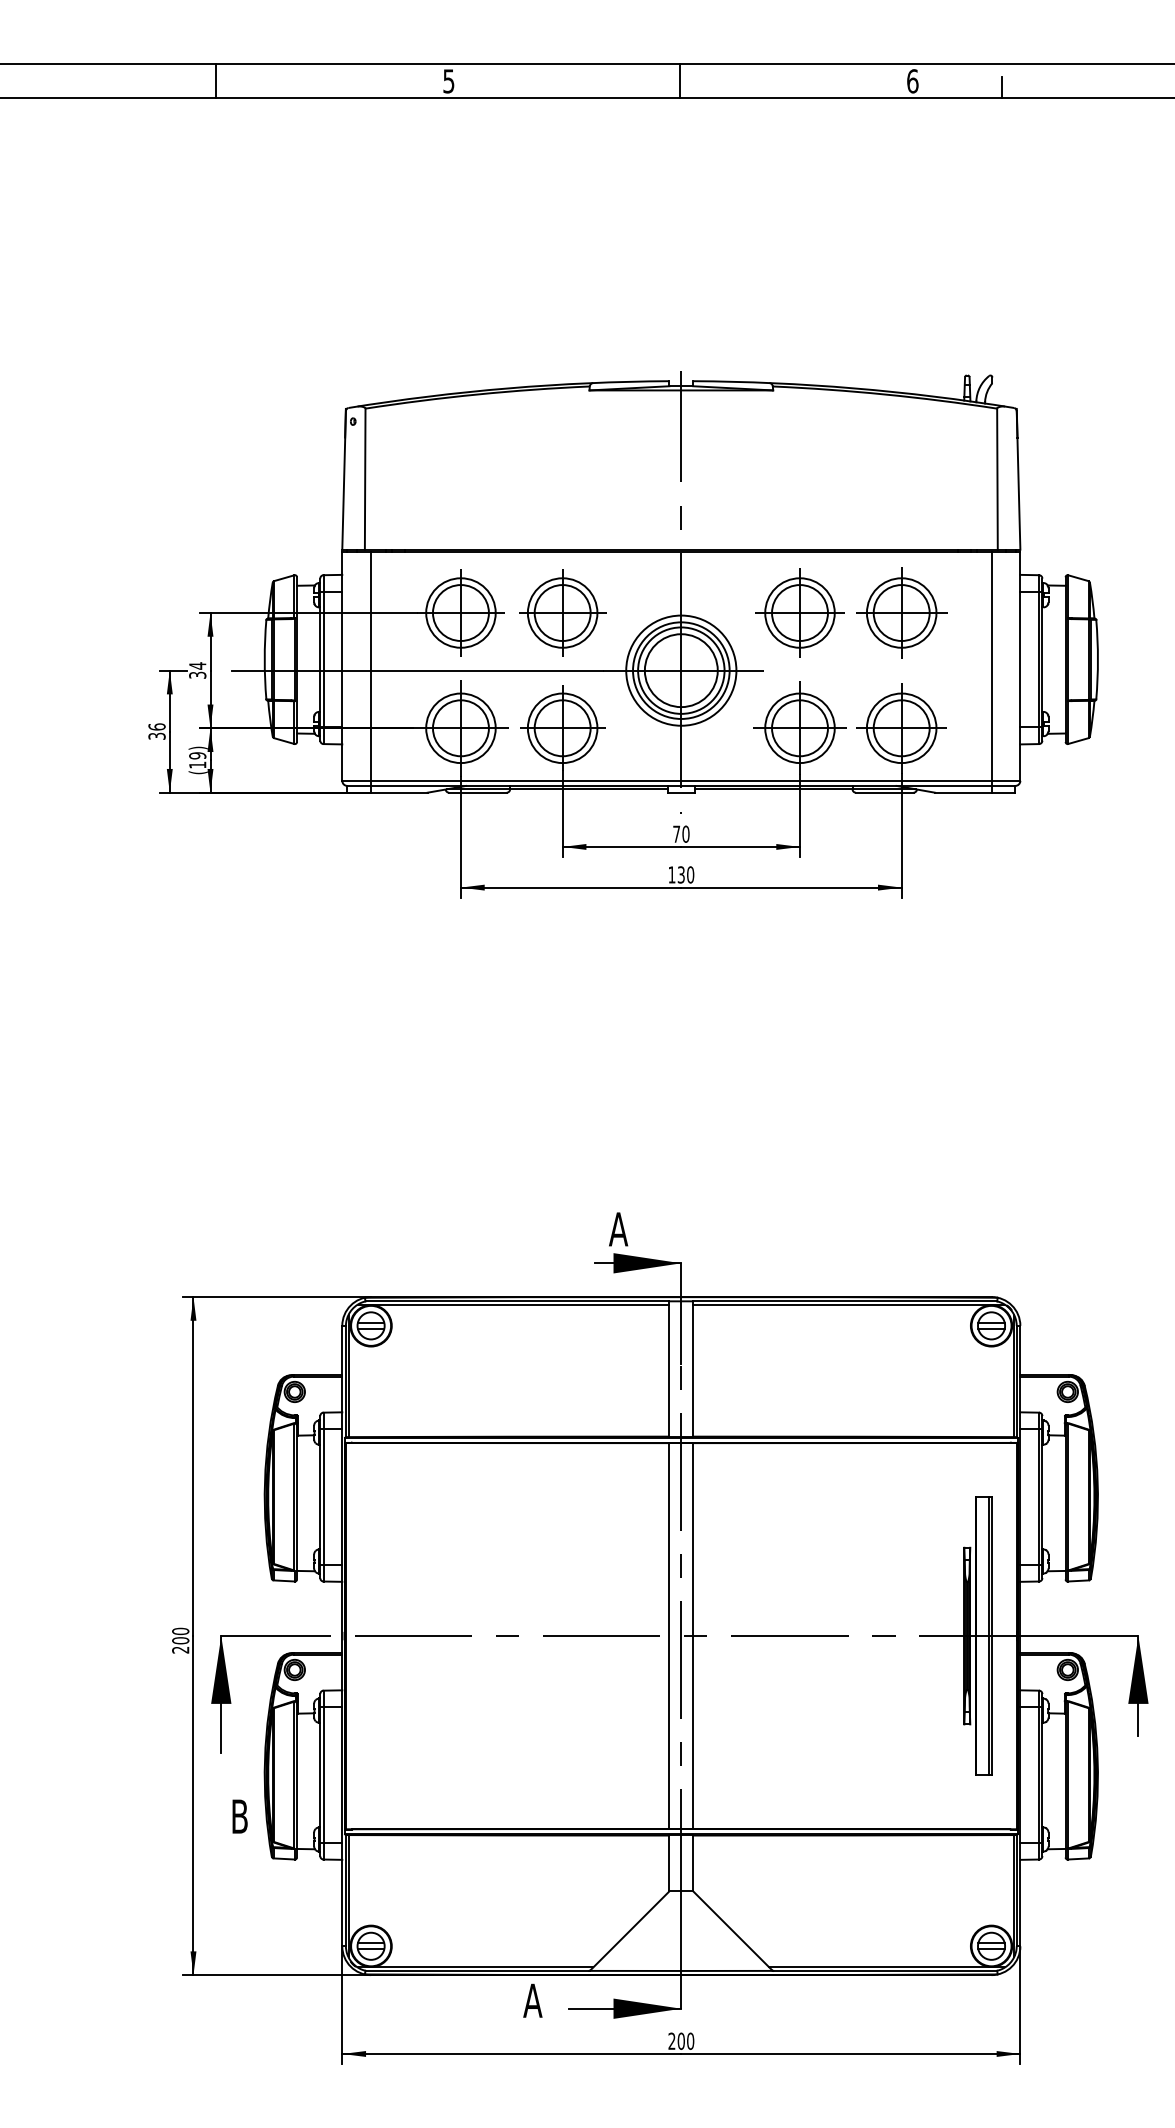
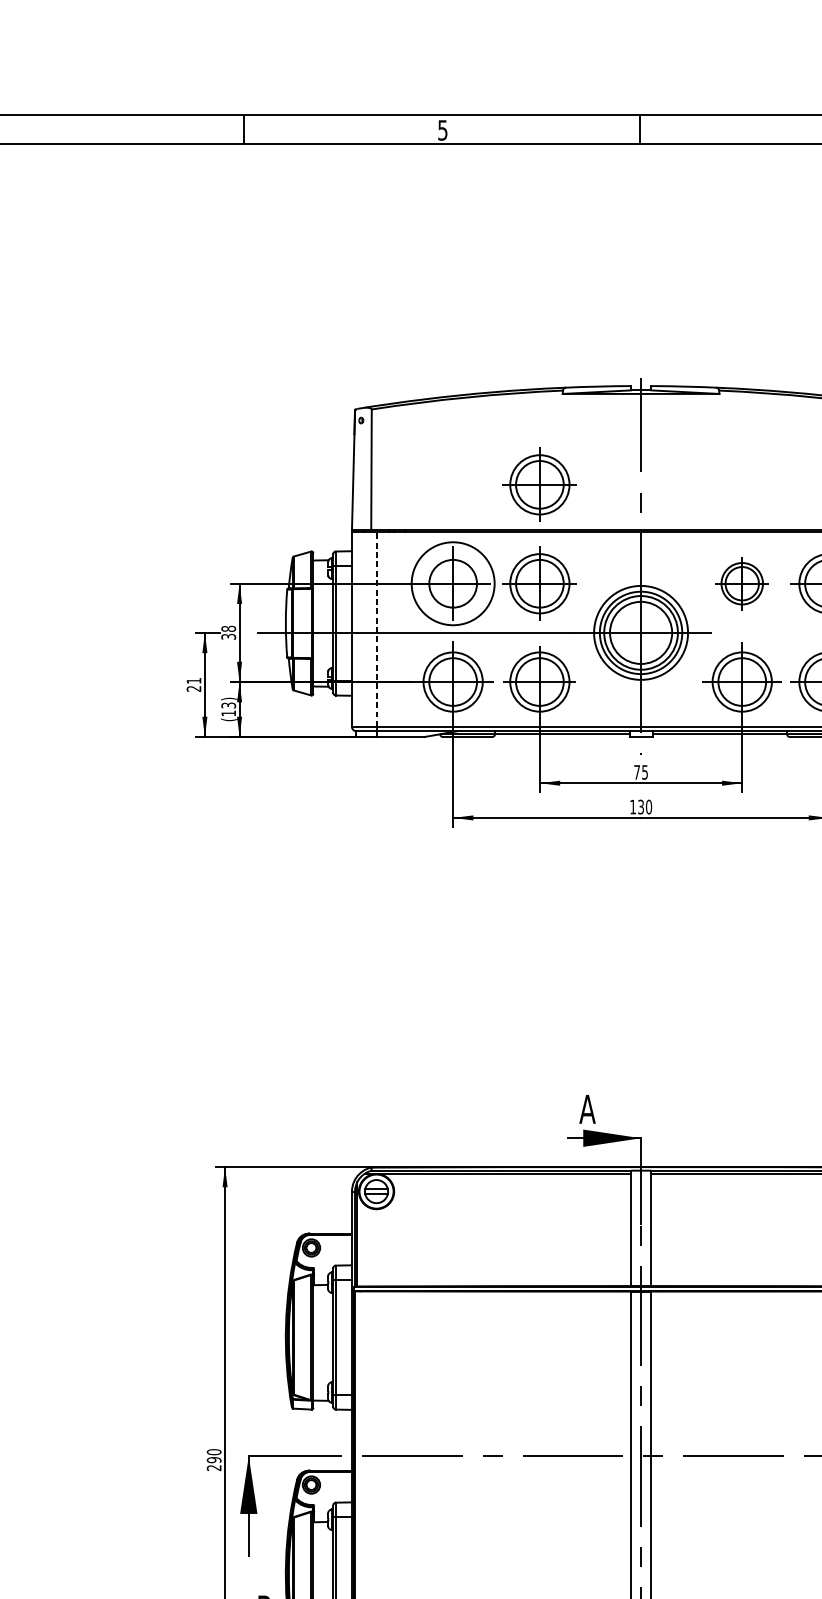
part: (562, 496) -> (539, 484), added
circle: (460, 612) -> (452, 583), size x1.4
part: (799, 612) -> (741, 583), size x0.7
text: (197, 665) -> (228, 628), 34 -> 38
line: (371, 665) -> (376, 628), solid -> dashed
text: (156, 731) -> (193, 684), 36 -> 21
text: (197, 755) -> (228, 705), (19) -> (13)
text: (685, 833) -> (644, 771), 70 -> 75
text: (180, 1640) -> (214, 1459), 200 -> 290

